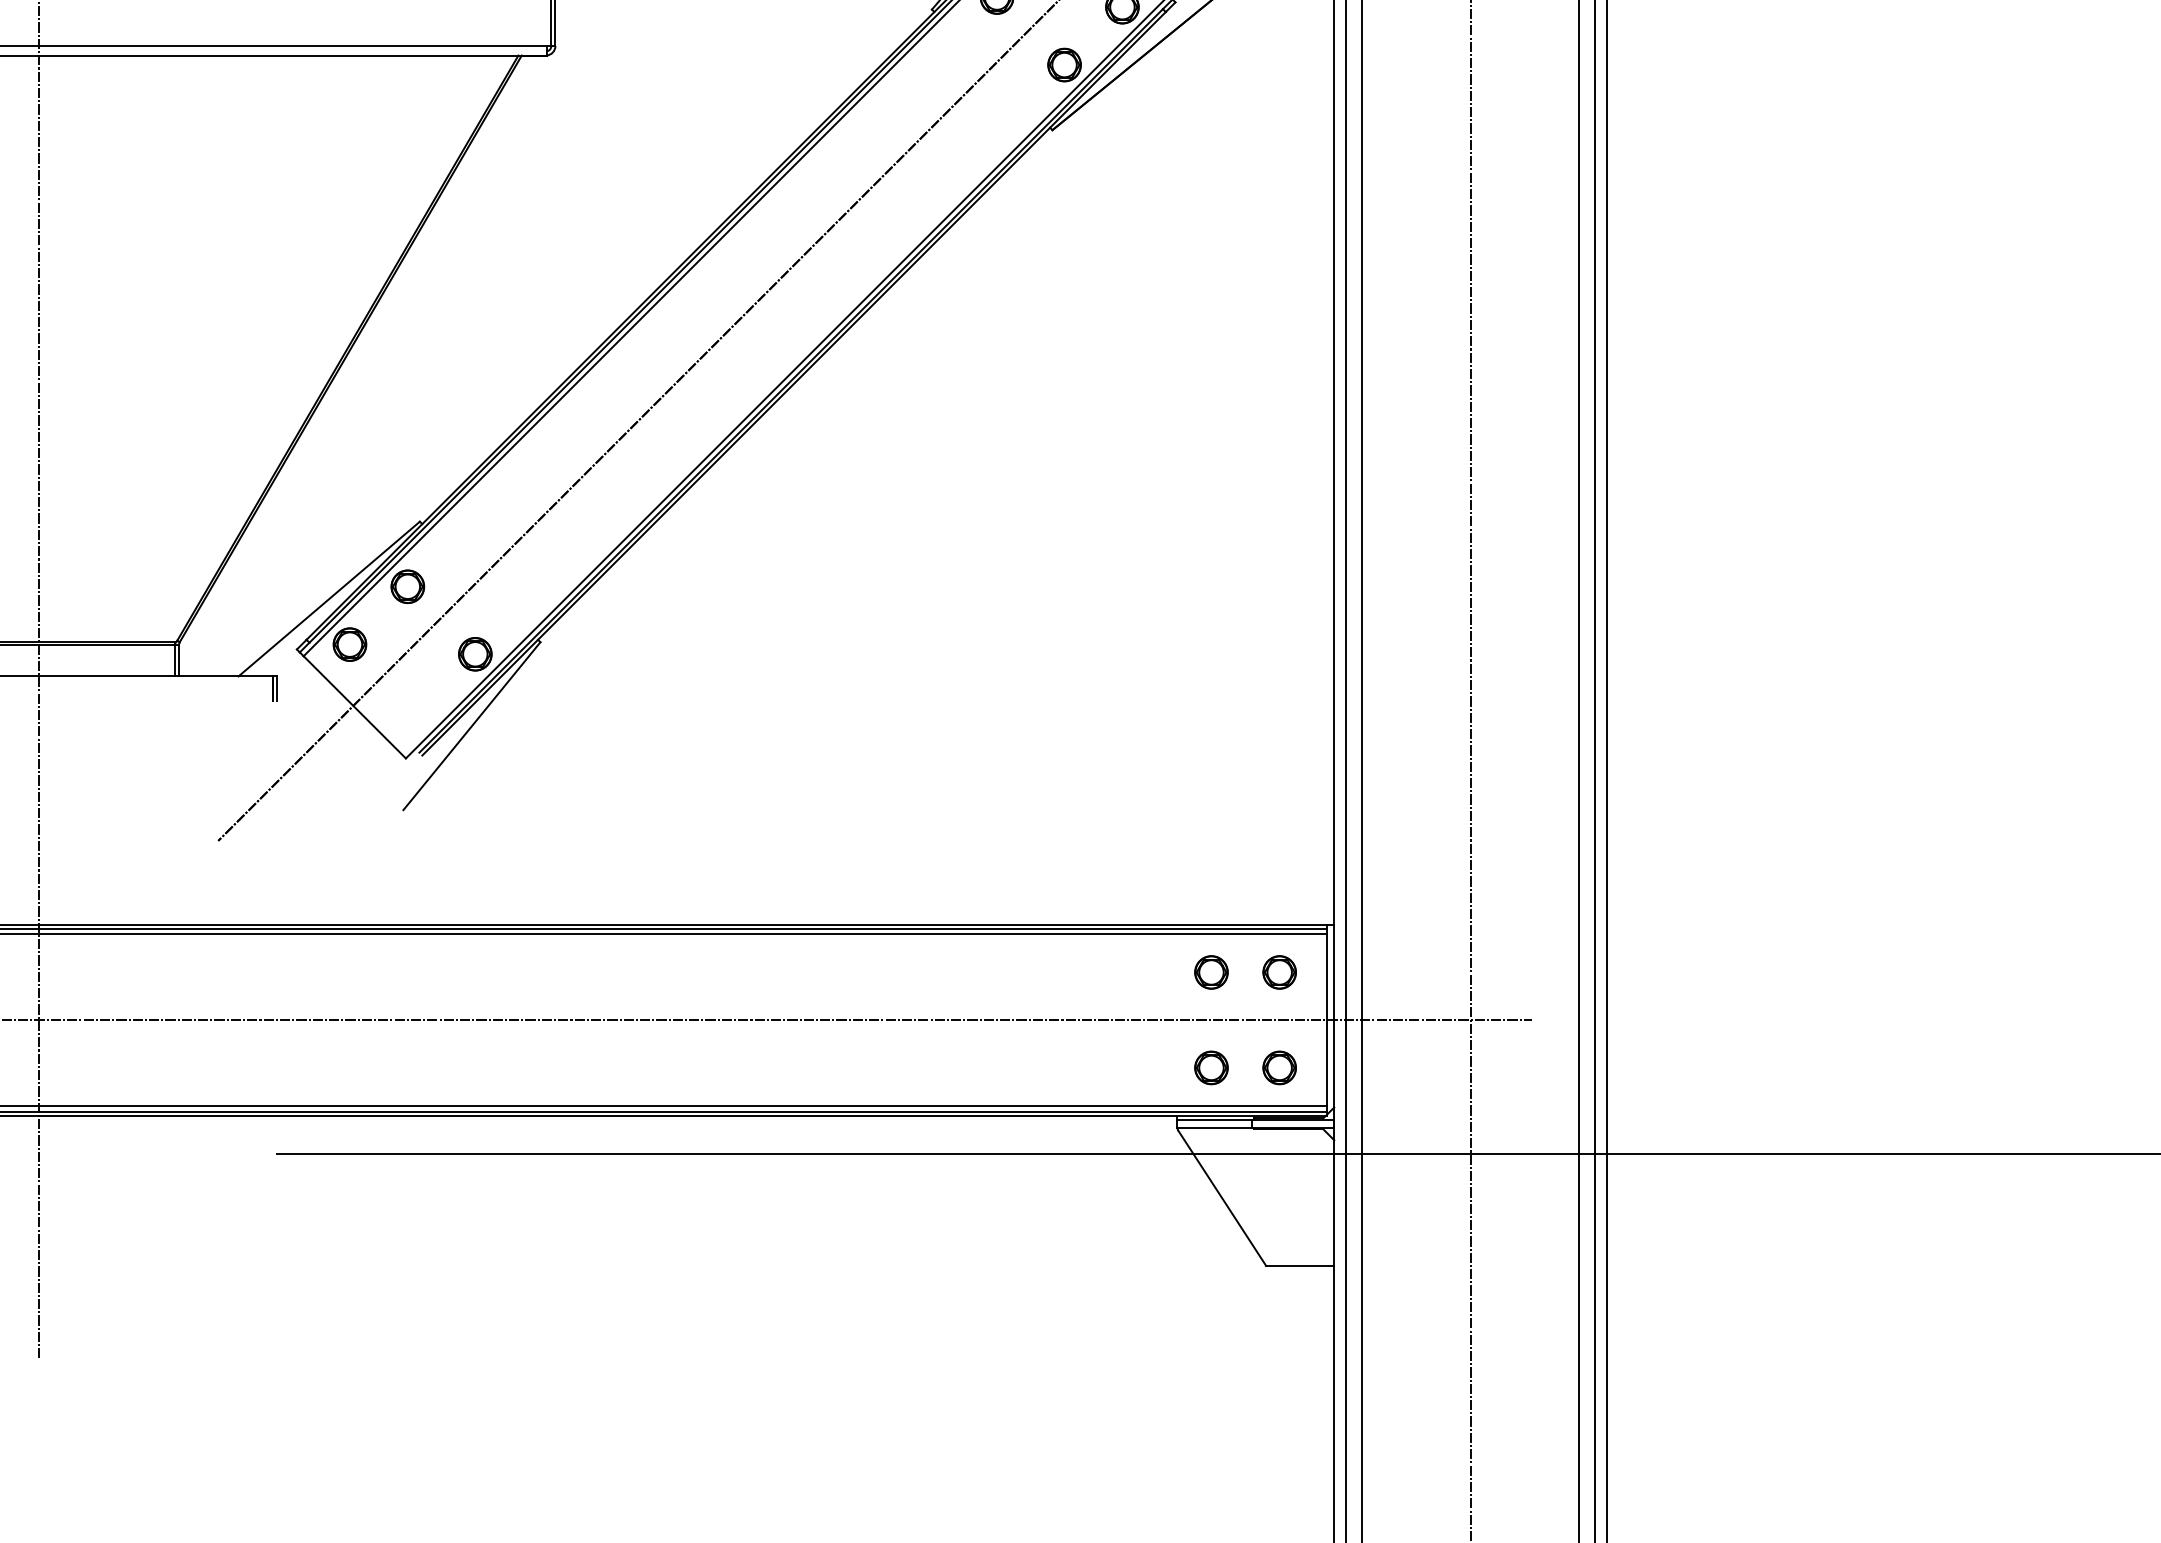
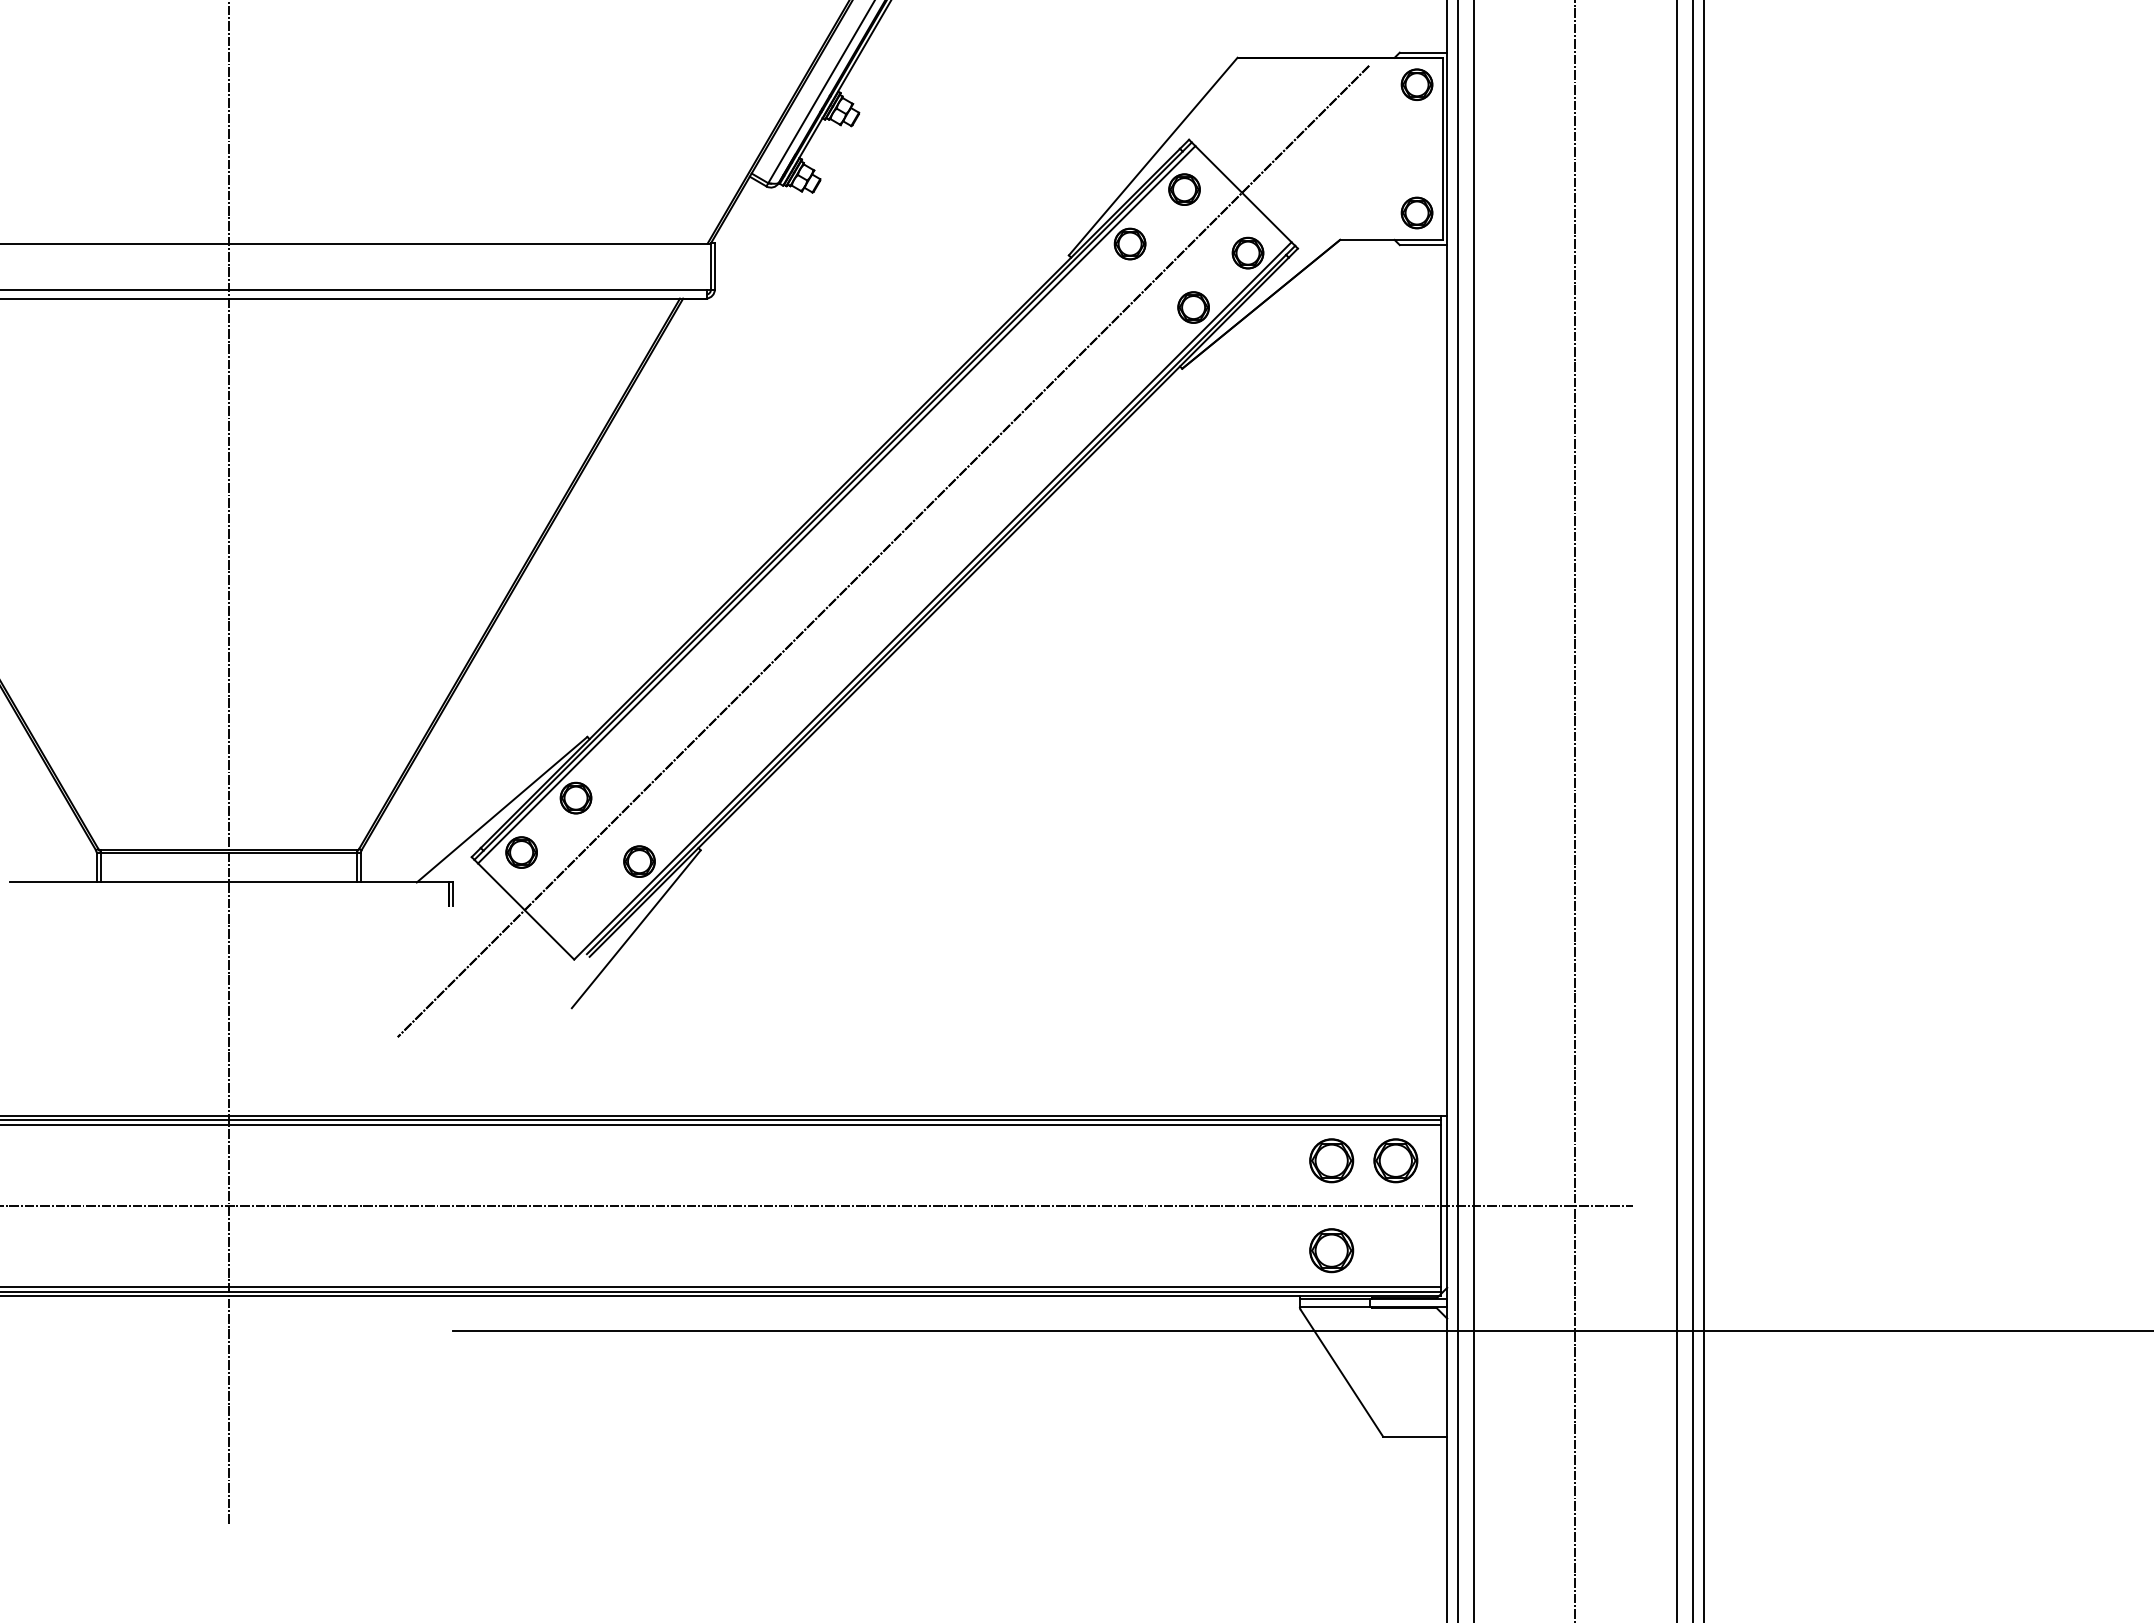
part: (1211, 972) -> (1331, 1160), size x1.4
part: (1279, 972) -> (1395, 1160), size x1.4
part: (1211, 1067) -> (1331, 1250), size x1.4
part: (1279, 1067) -> (1395, 1250), removed

